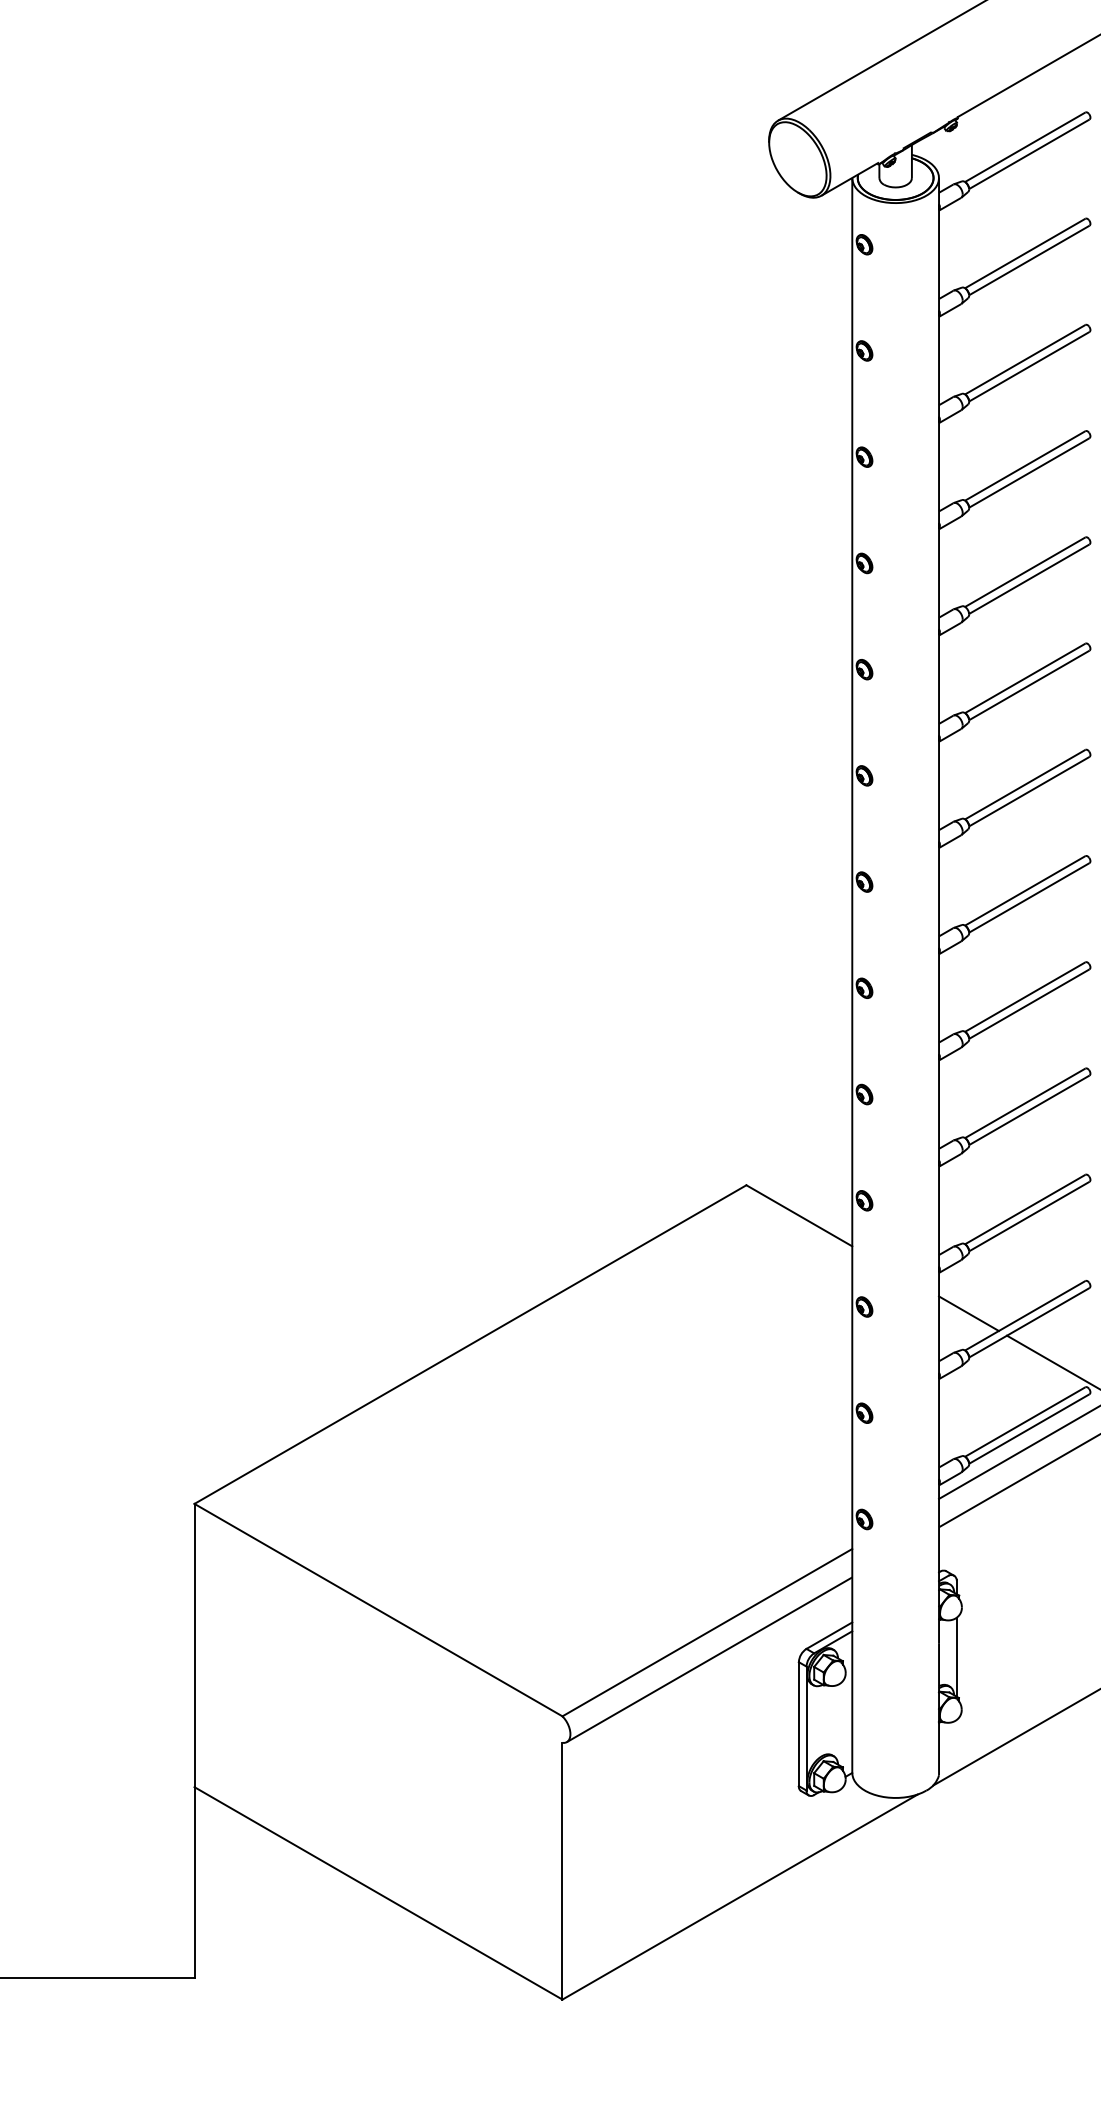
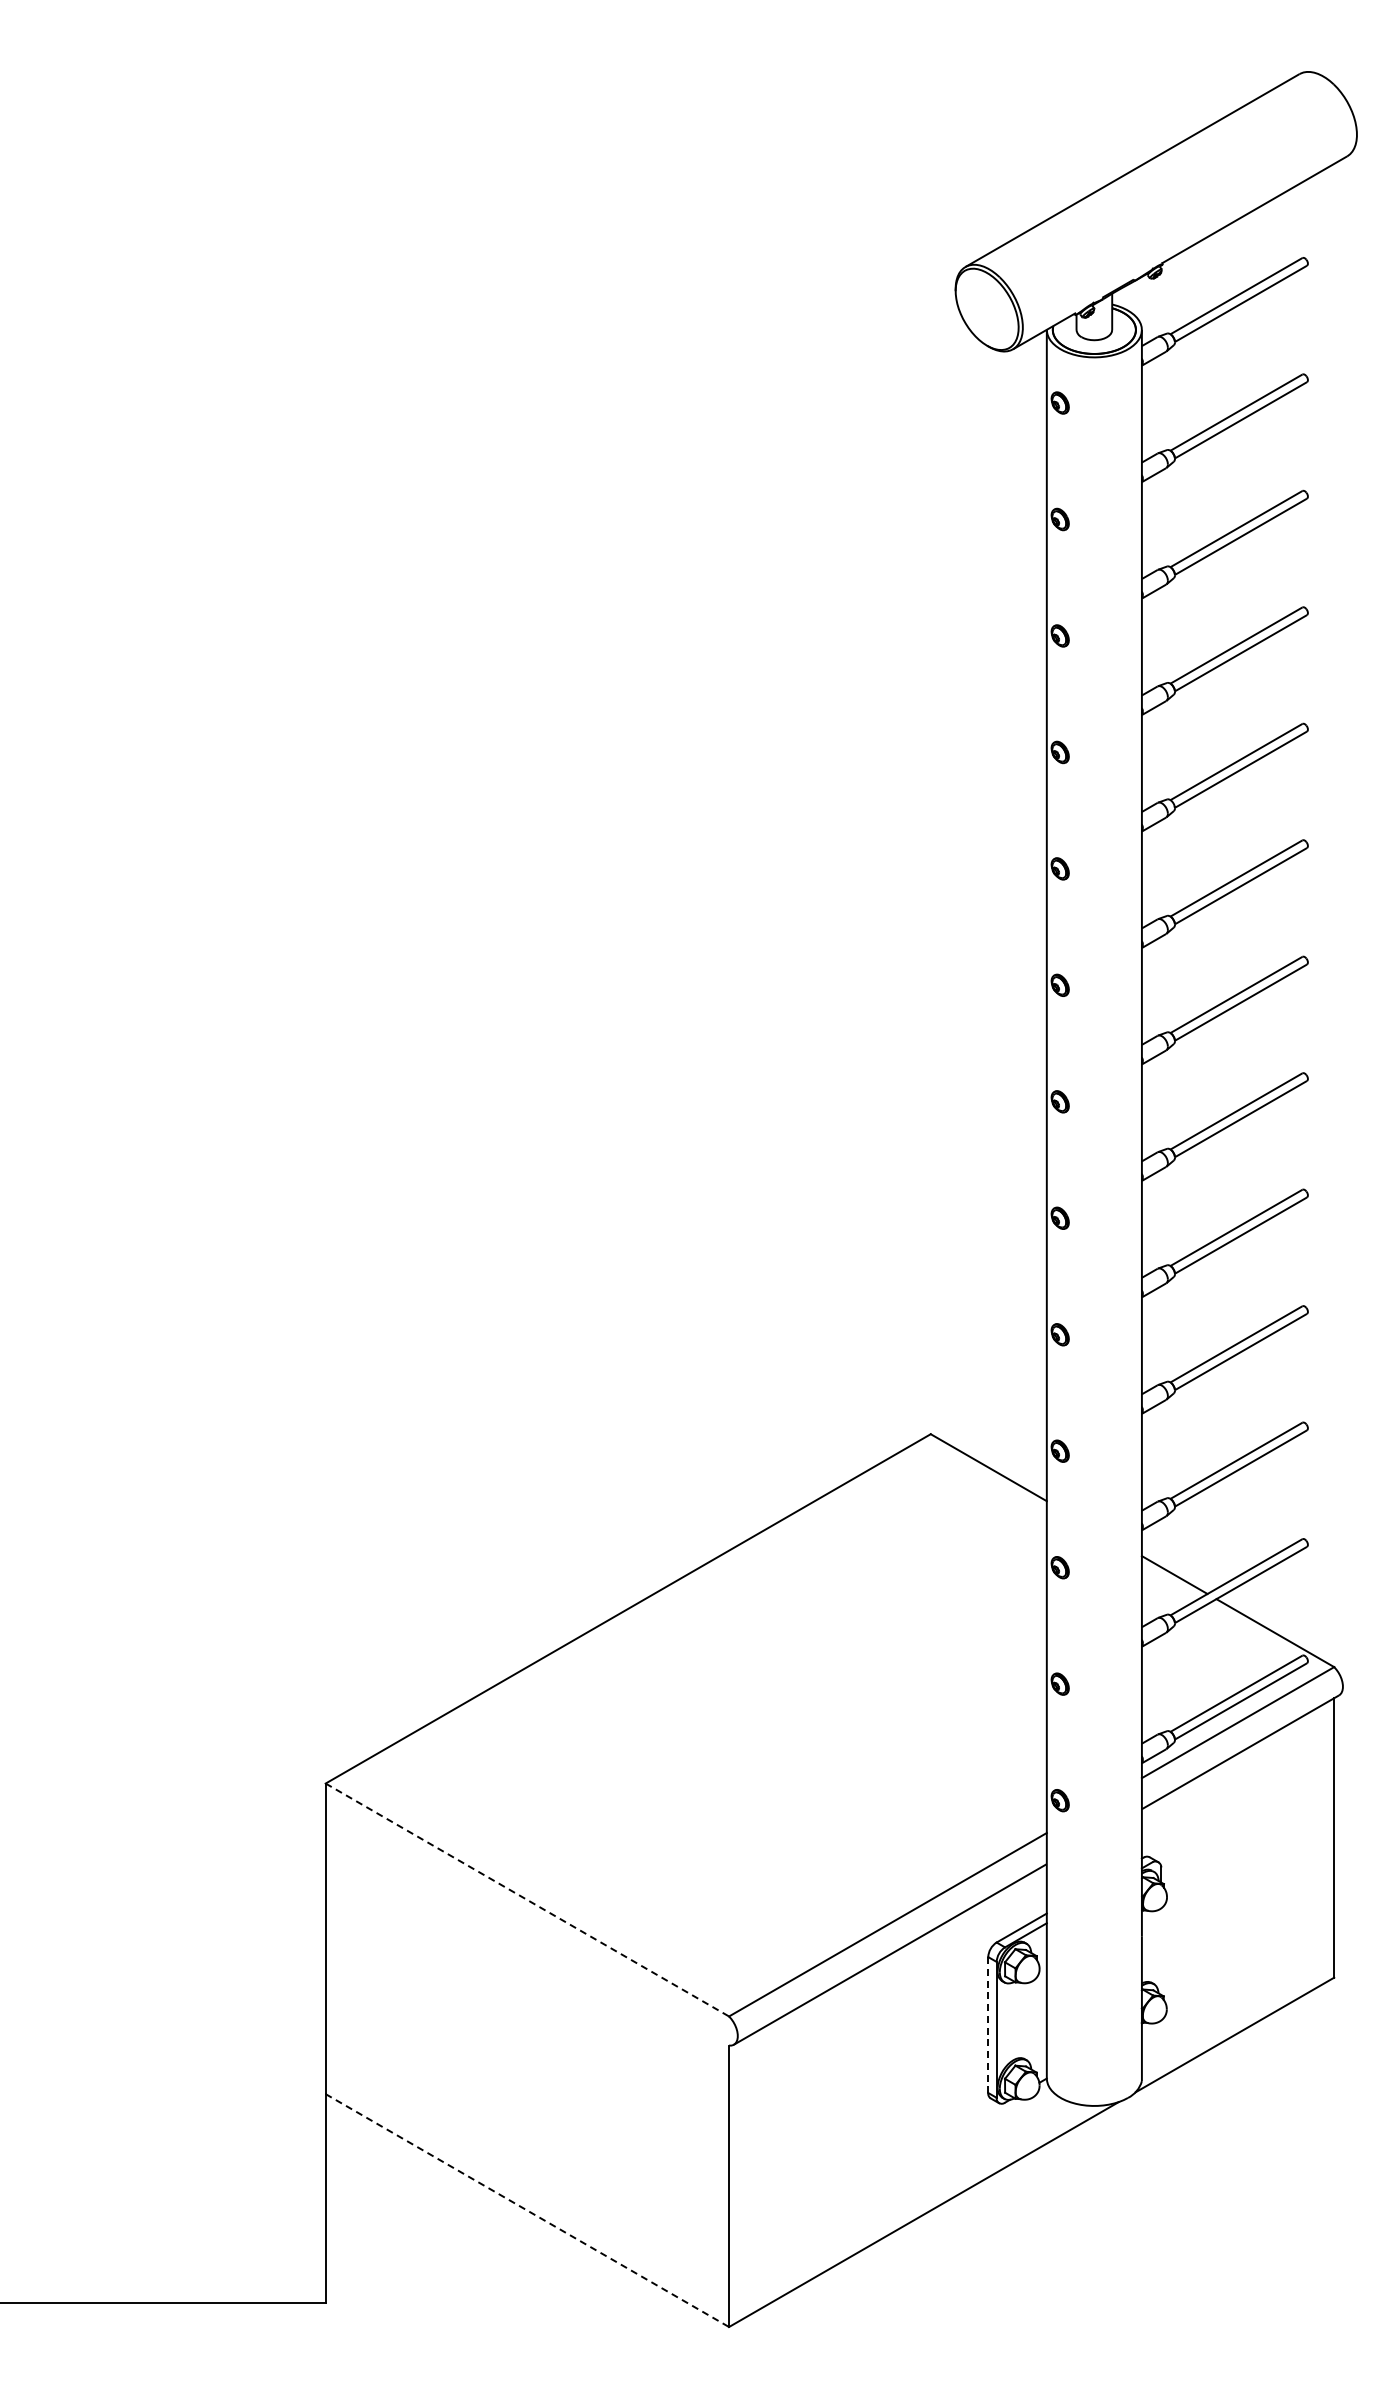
line: (378, 1610) -> (527, 1900), solid -> dashed
line: (956, 1657) -> (1161, 1951), removed
line: (799, 1724) -> (988, 2025), solid -> dashed
line: (378, 1893) -> (527, 2210), solid -> dashed

